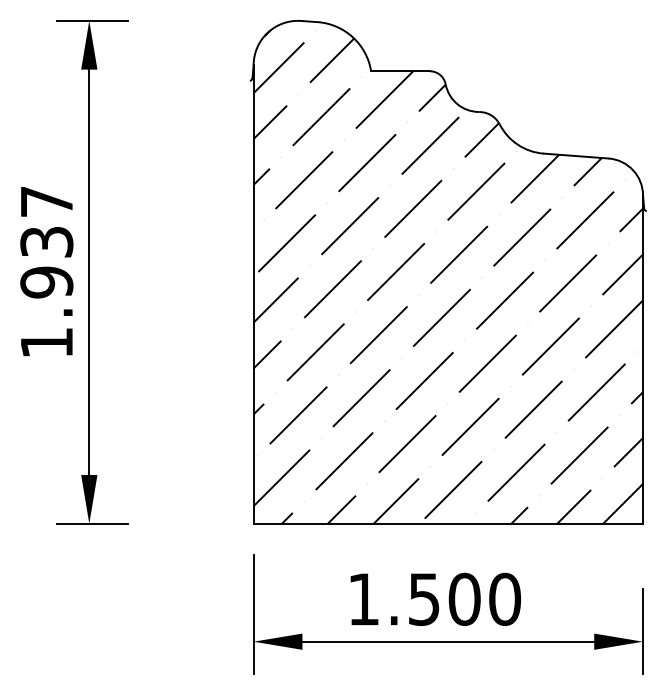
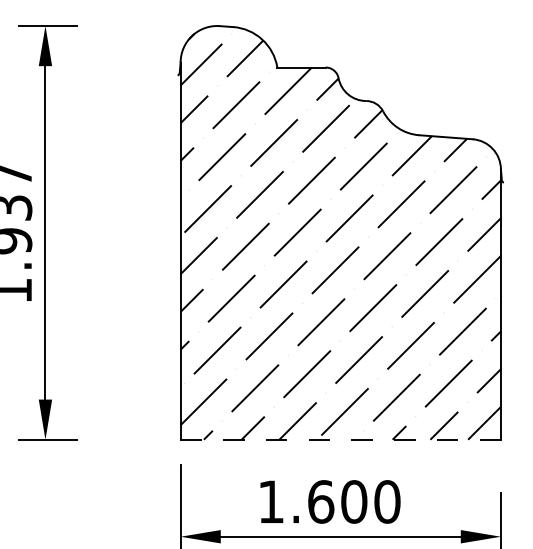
line: (448, 523) -> (340, 439), solid -> dashed
text: (424, 599) -> (321, 502), 1.500 -> 1.600

